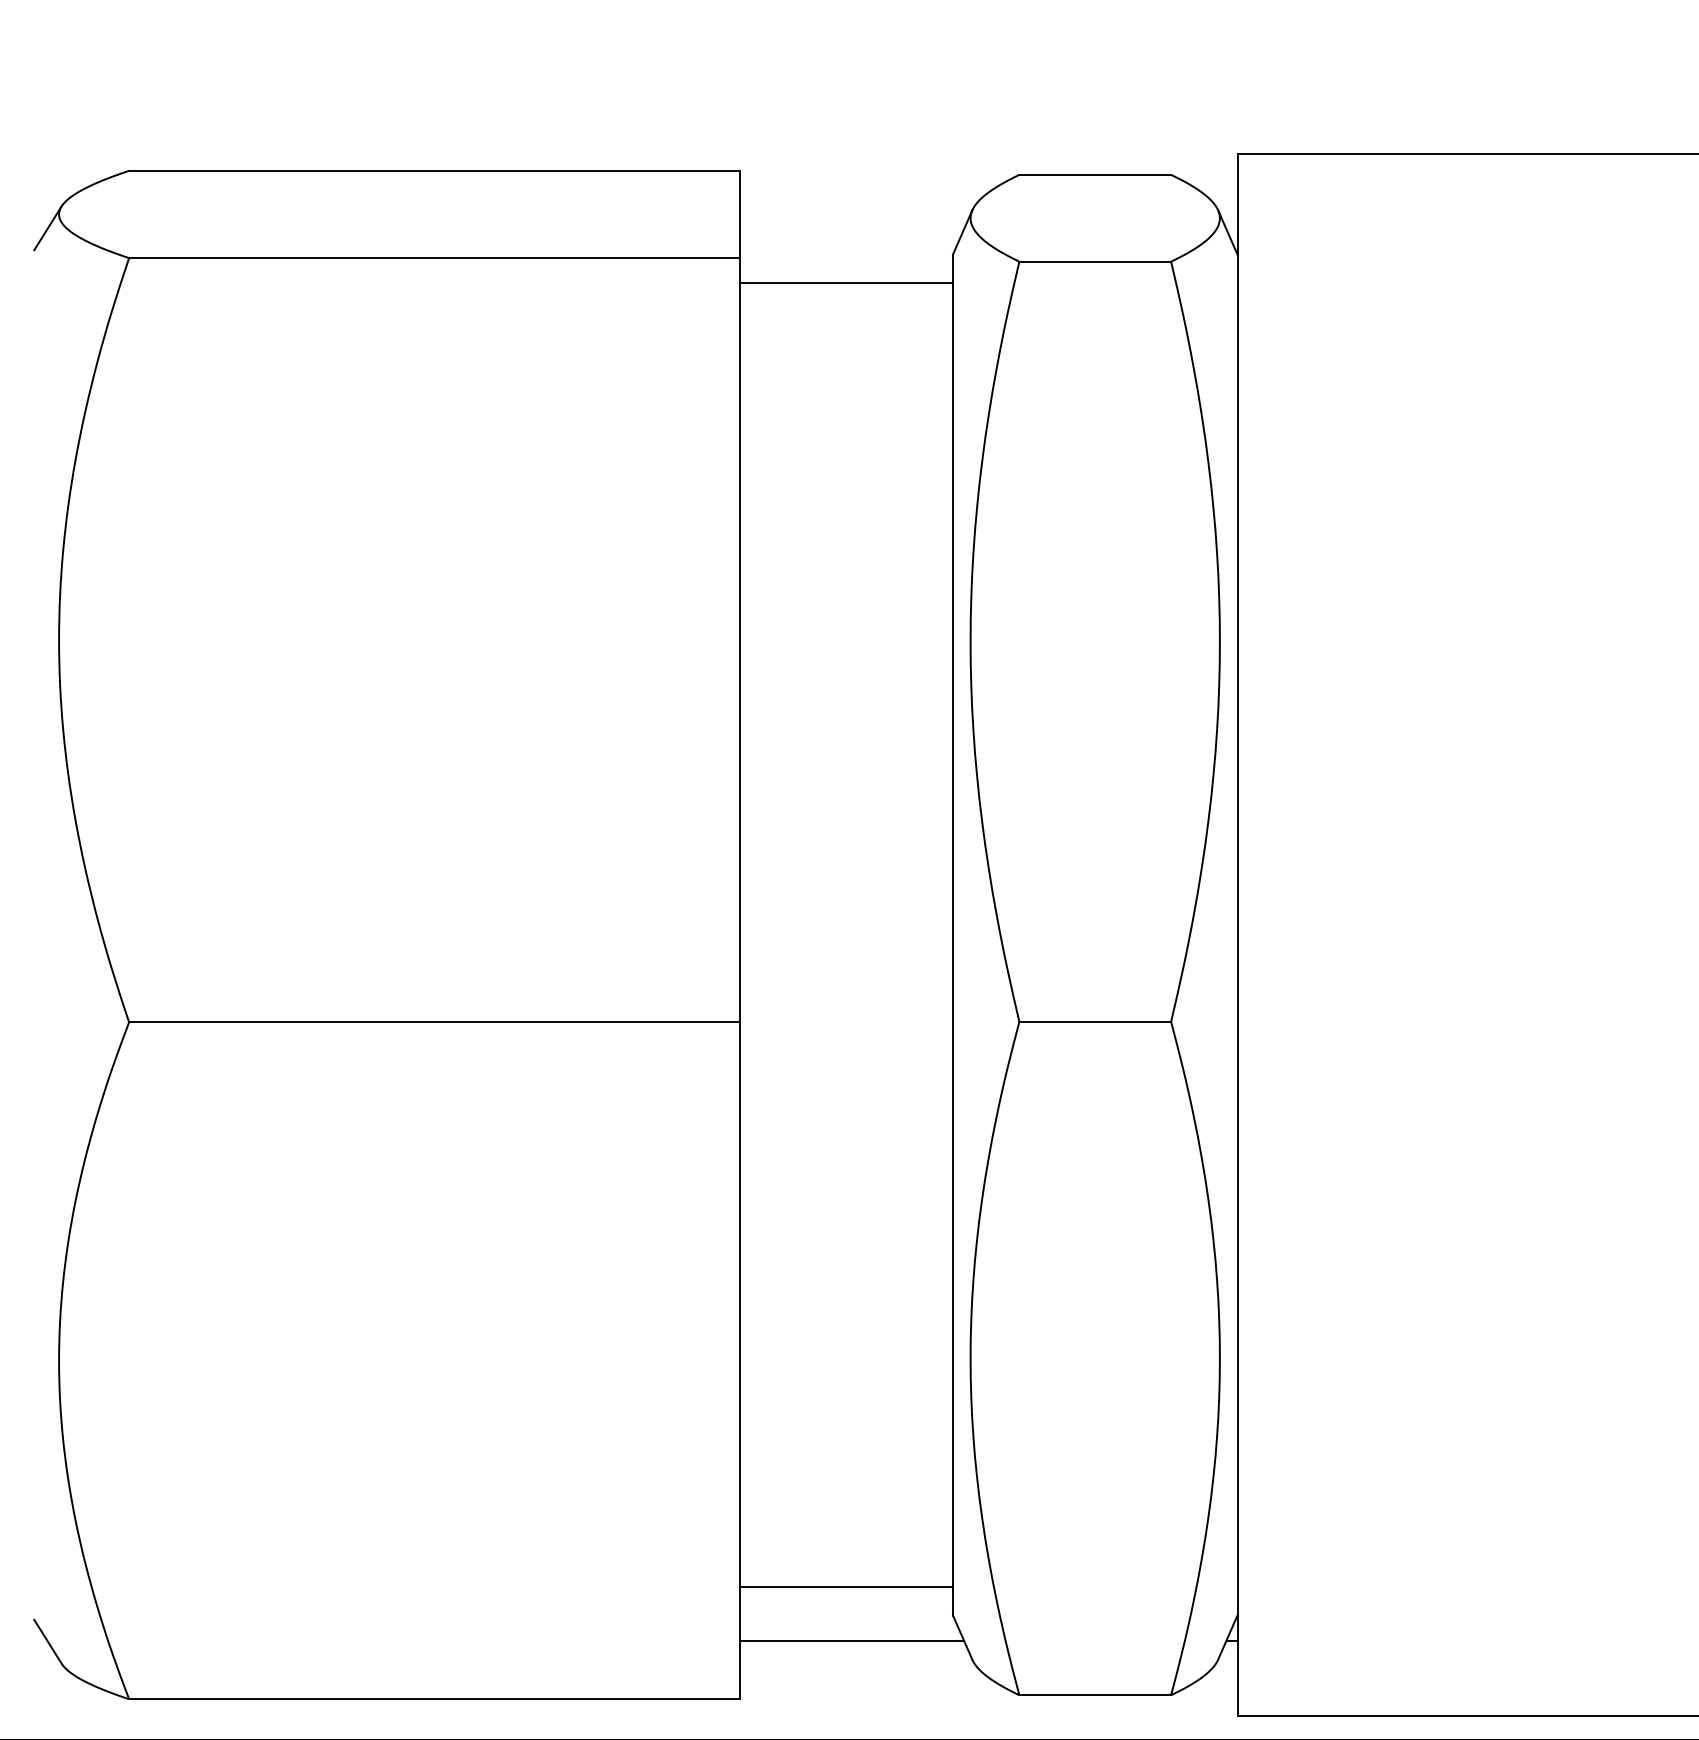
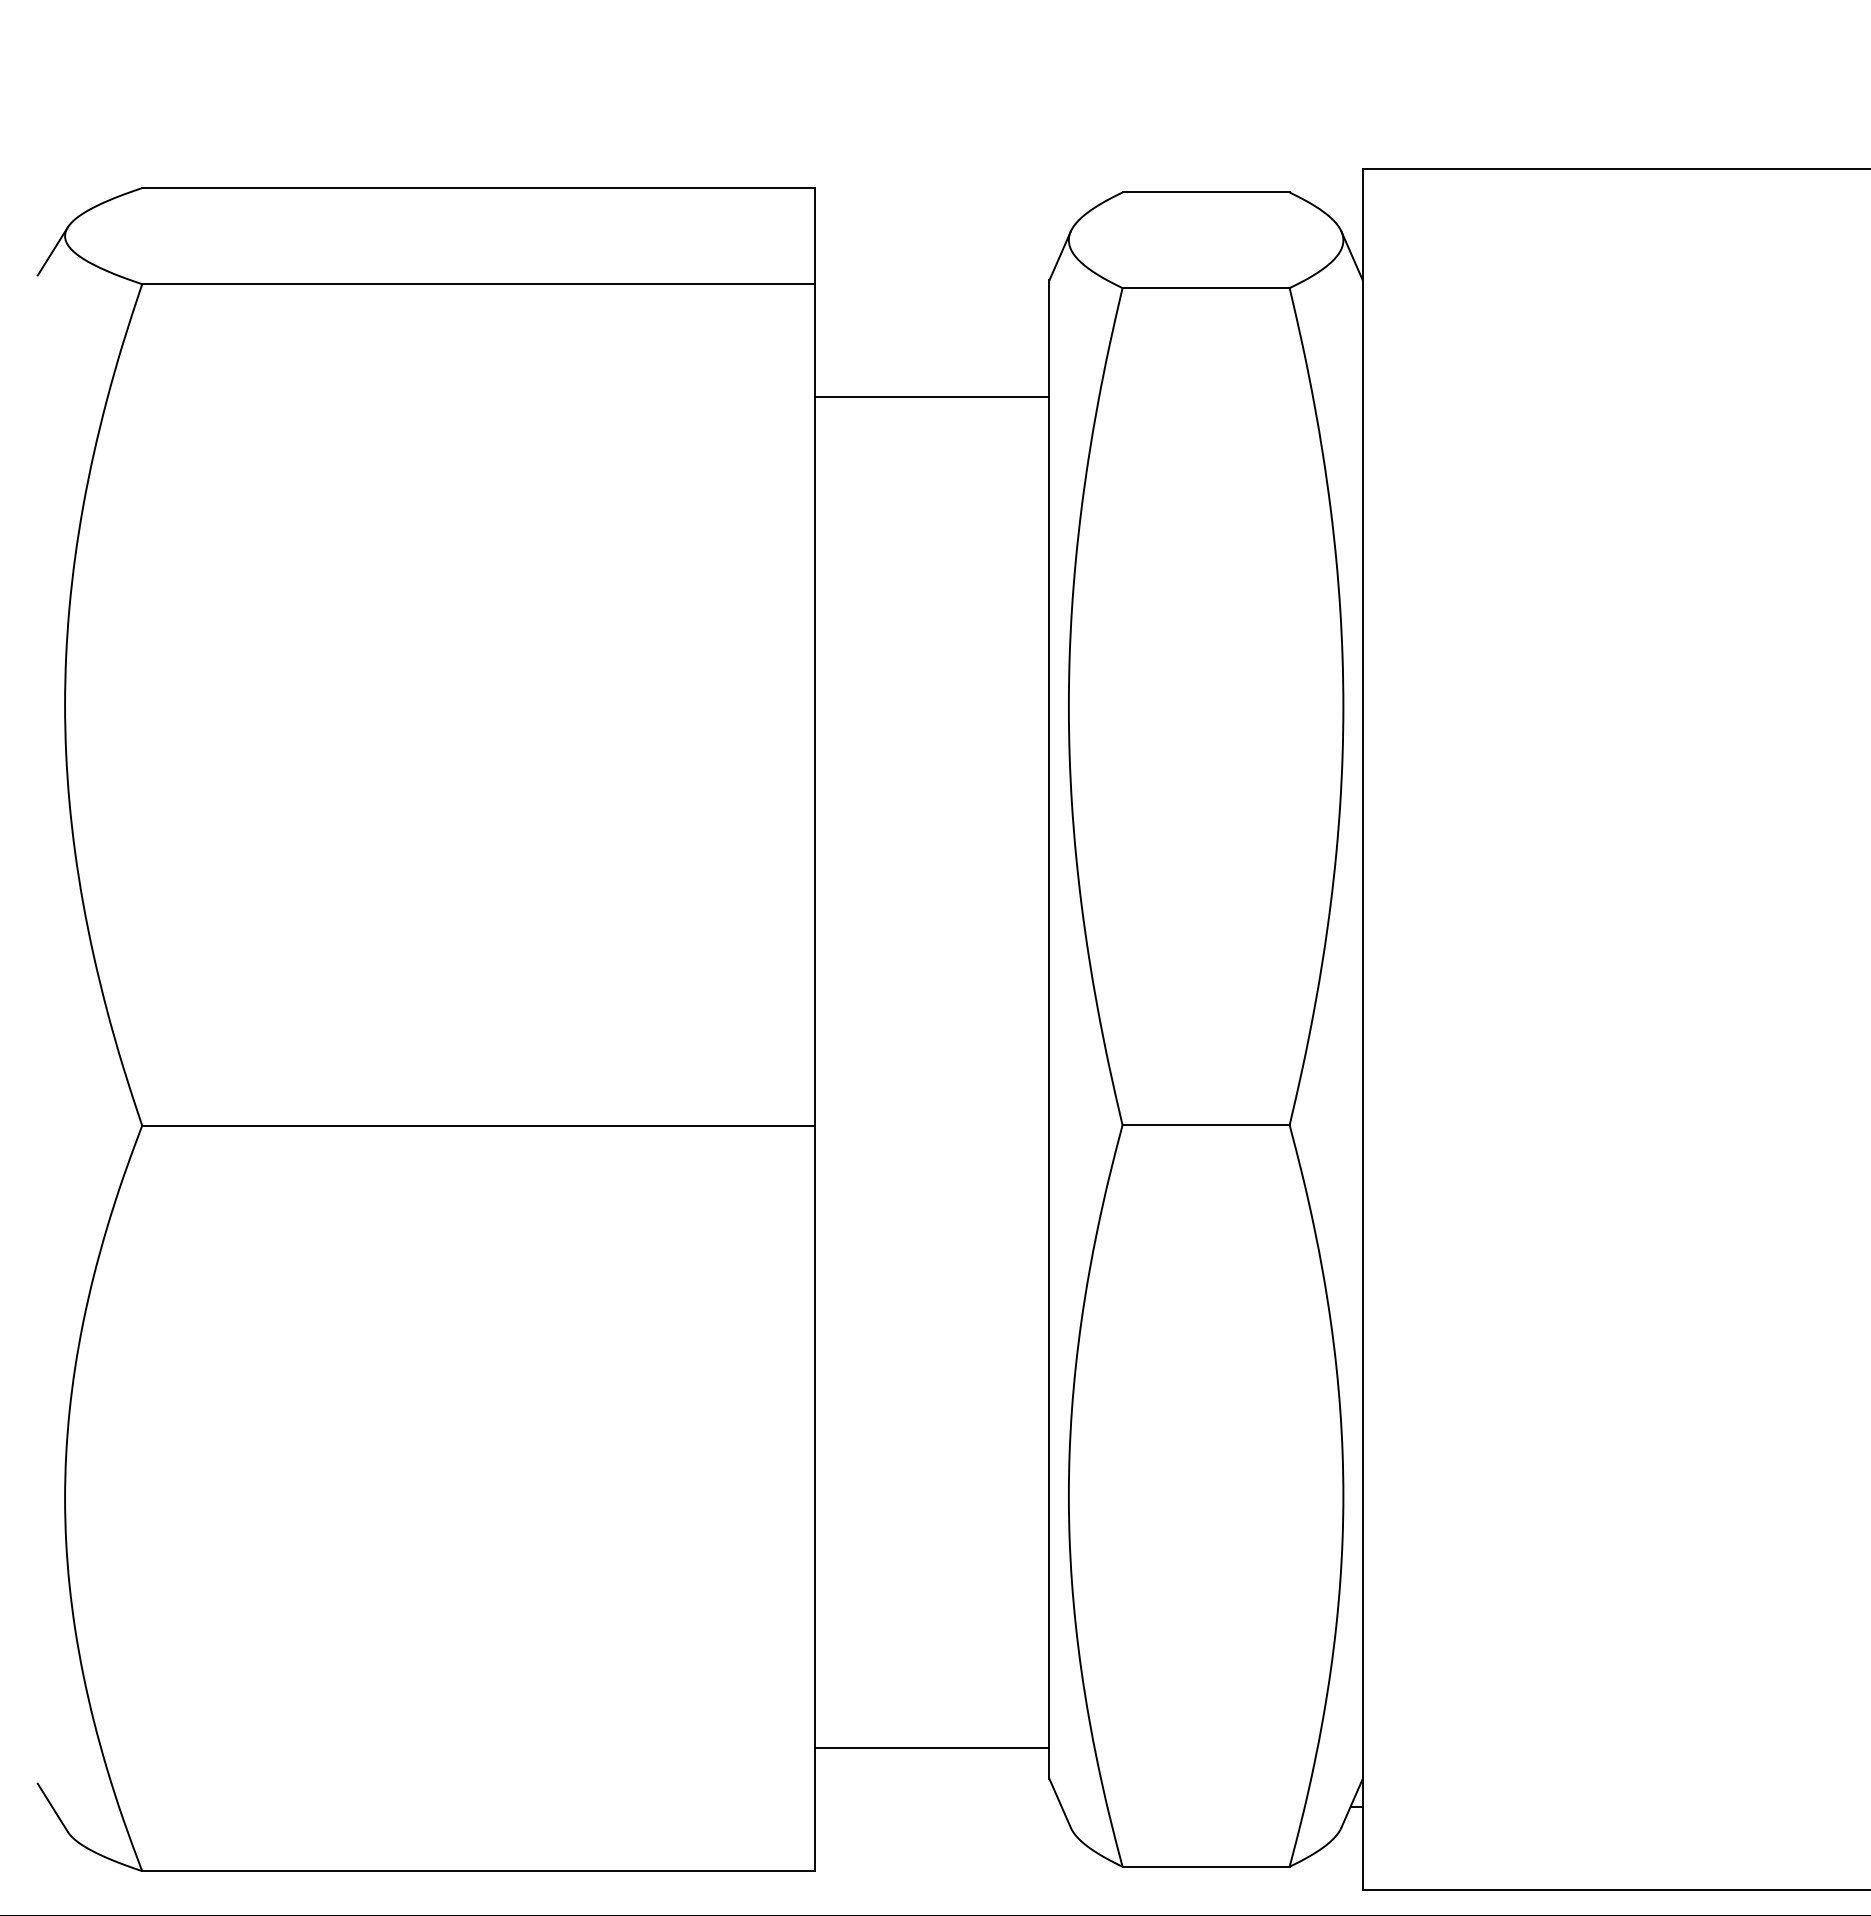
line: (845, 282) -> (931, 397), moved
line: (851, 1640) -> (937, 1806), removed

